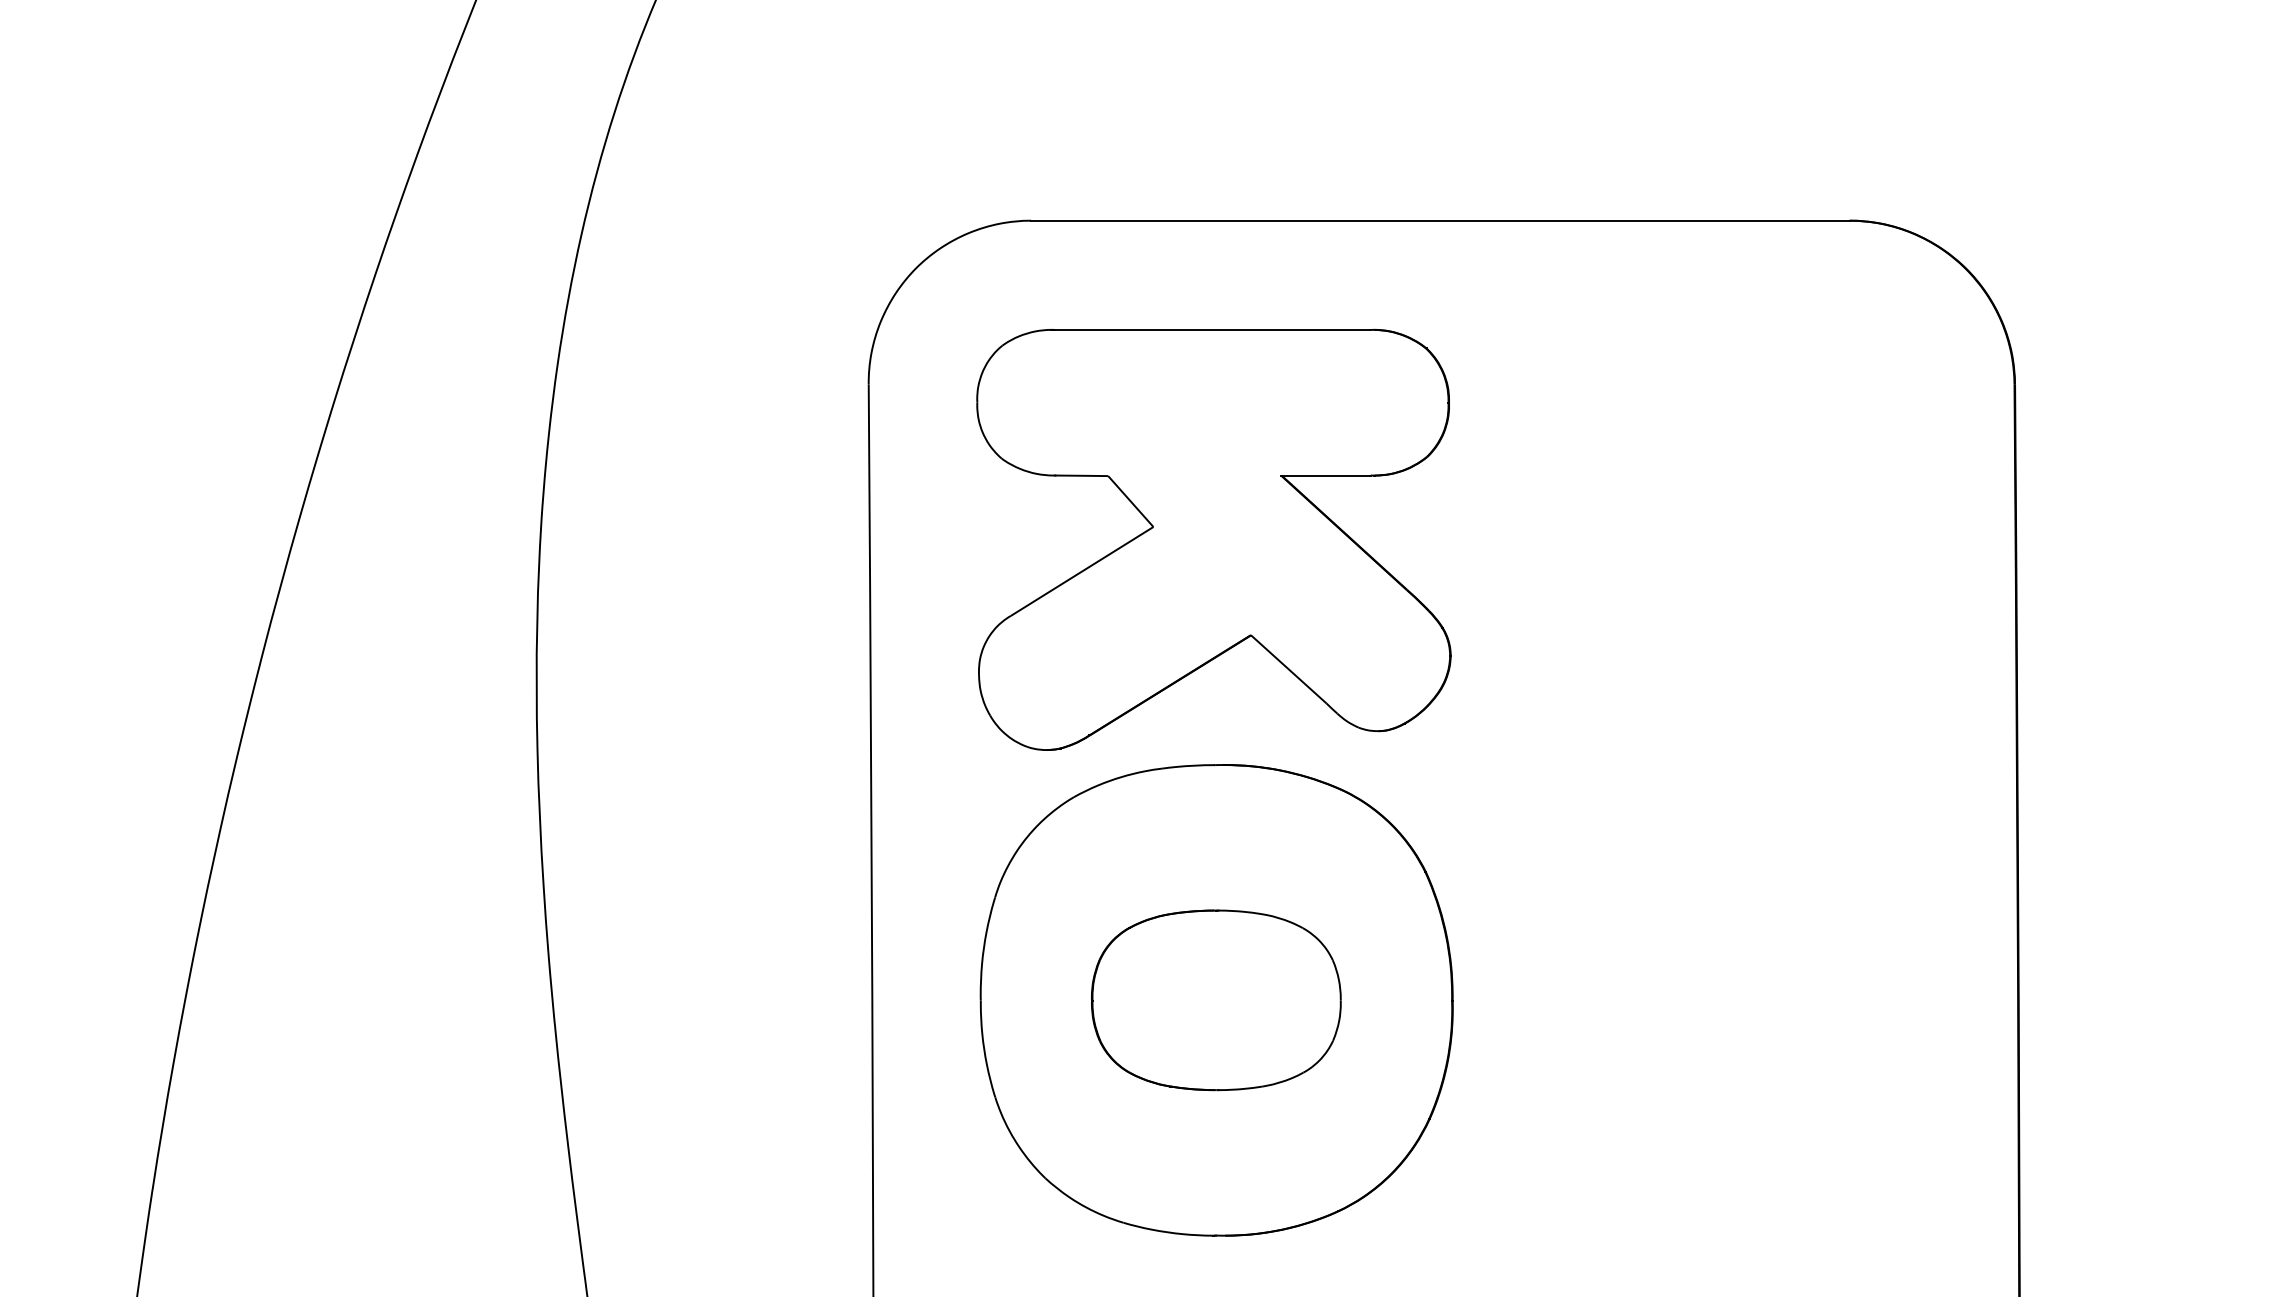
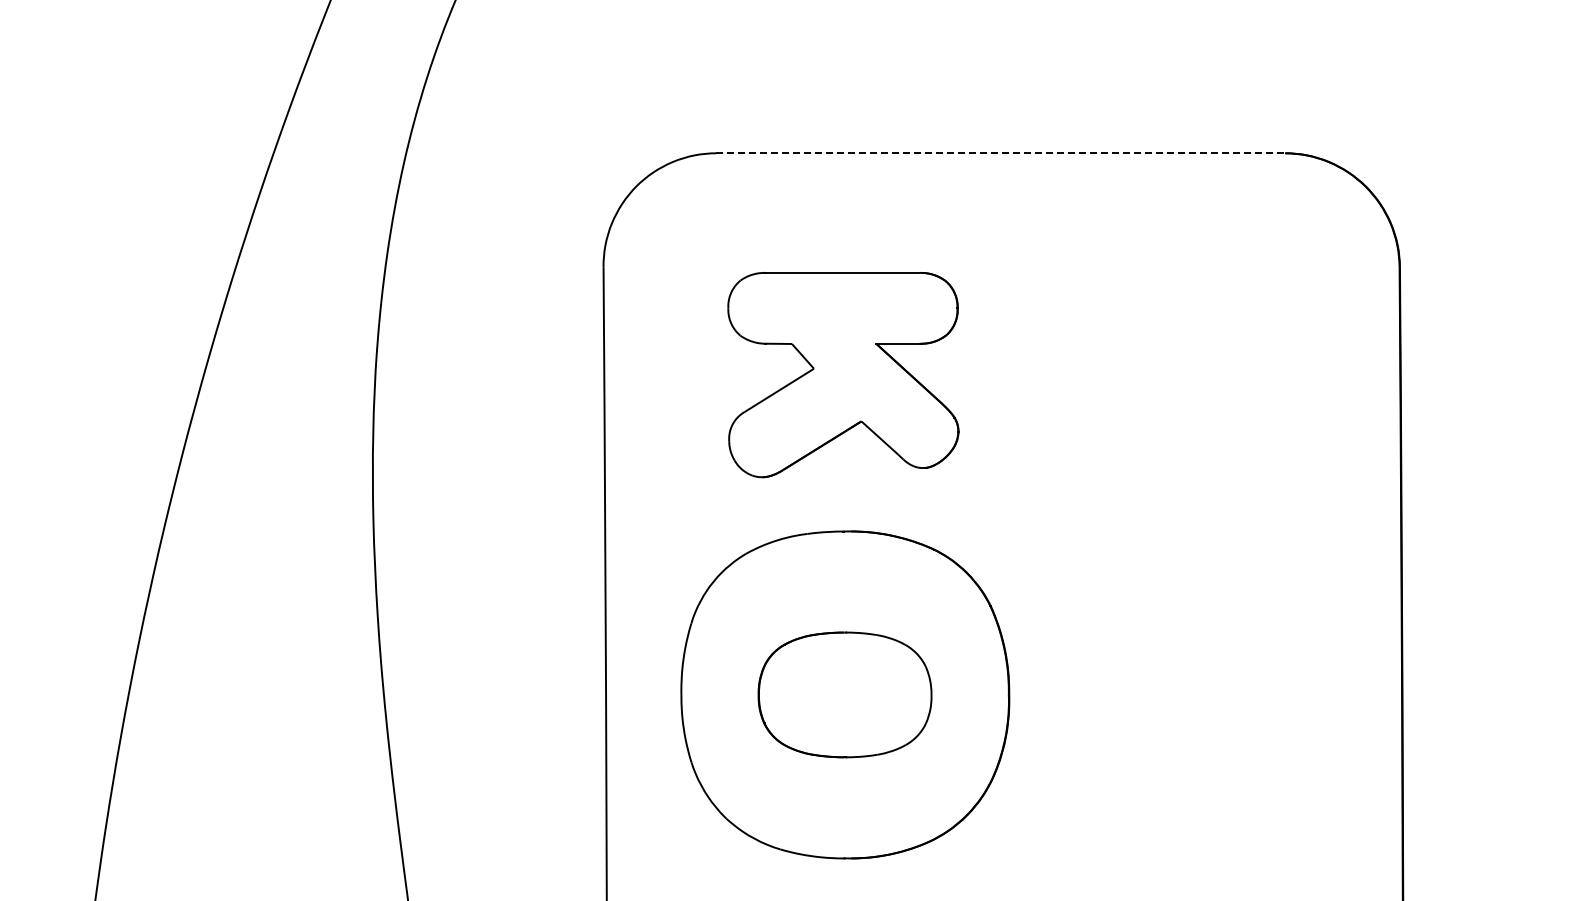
line: (1440, 220) -> (1000, 153), solid -> dashed
part: (1214, 539) -> (843, 374), size x0.7

